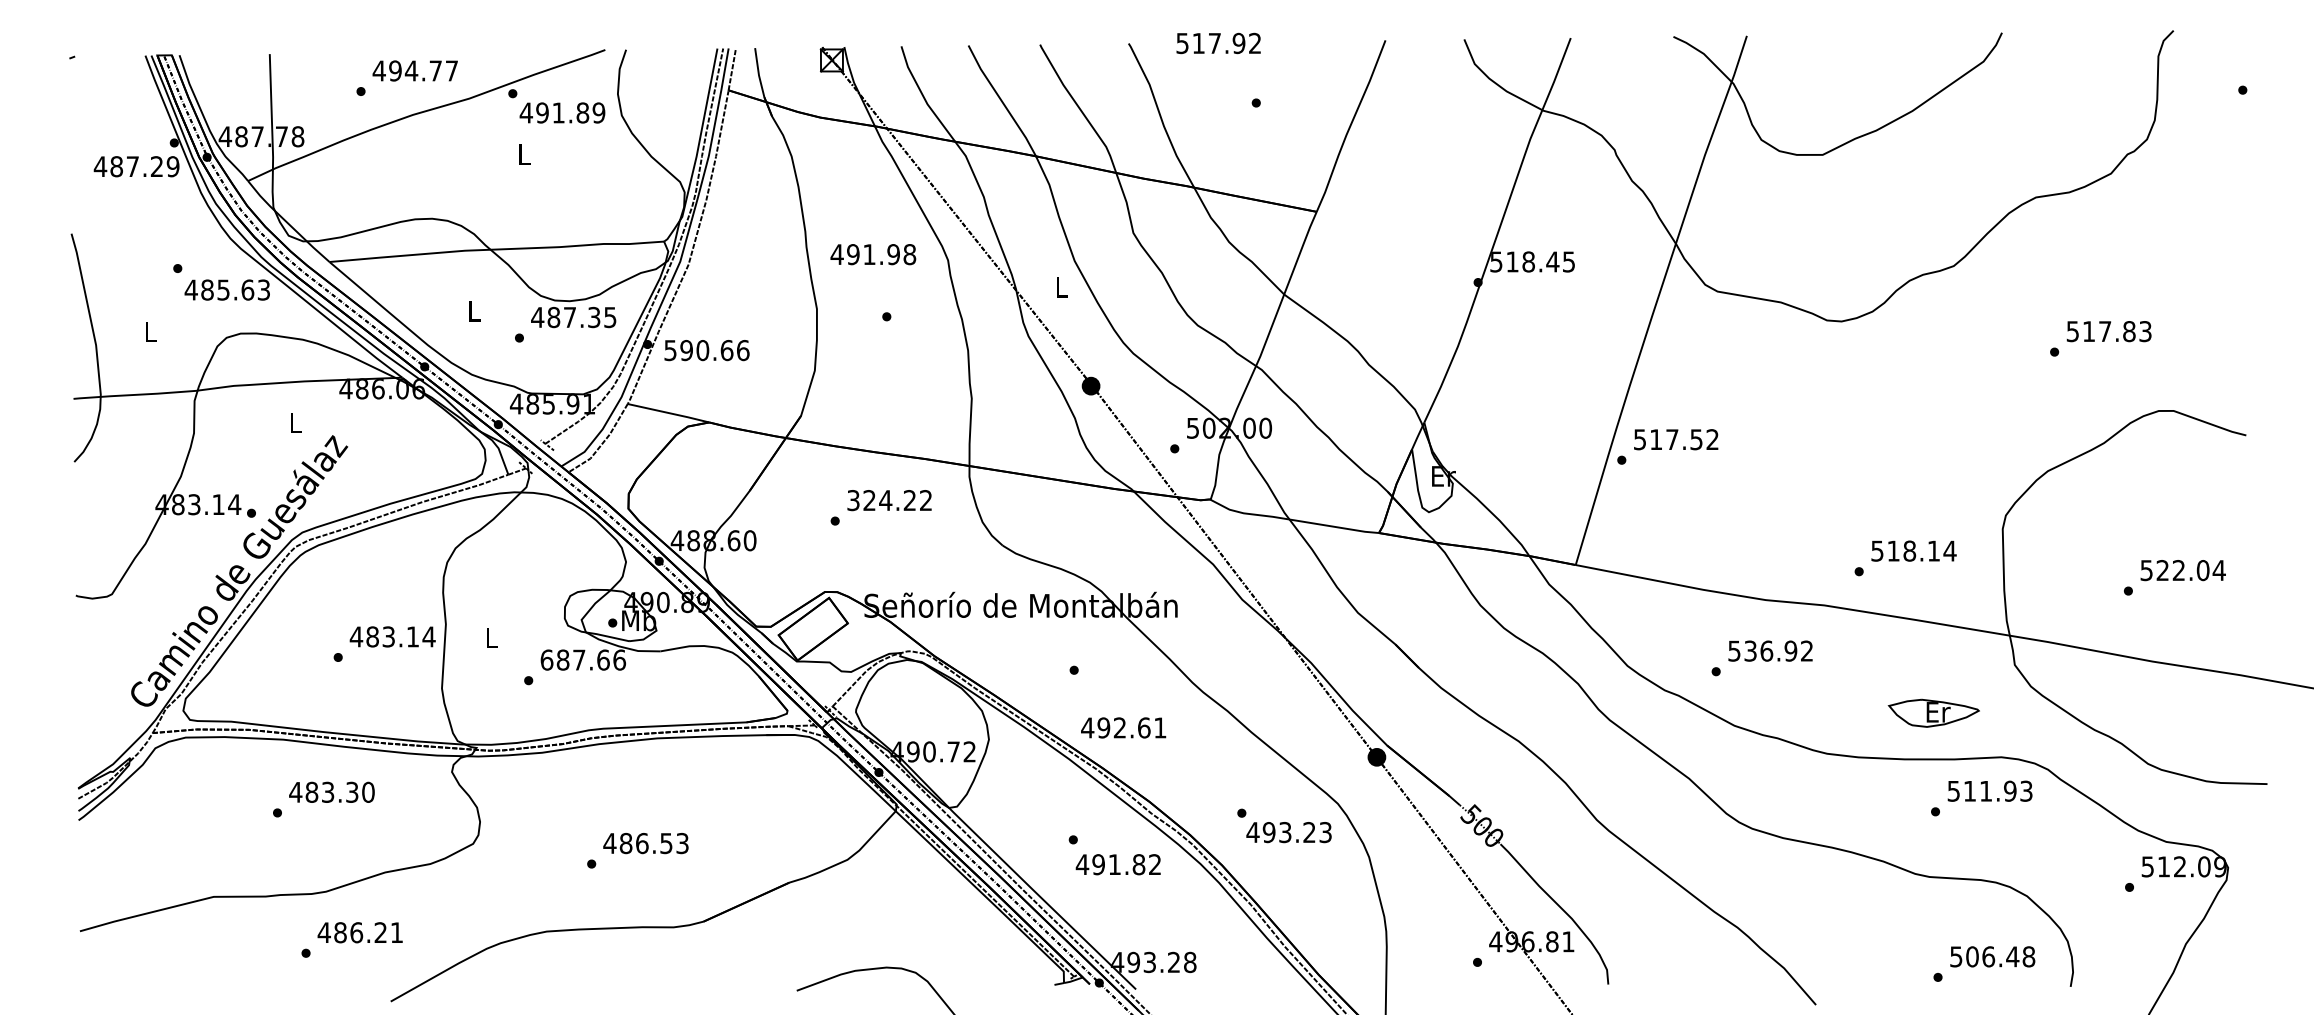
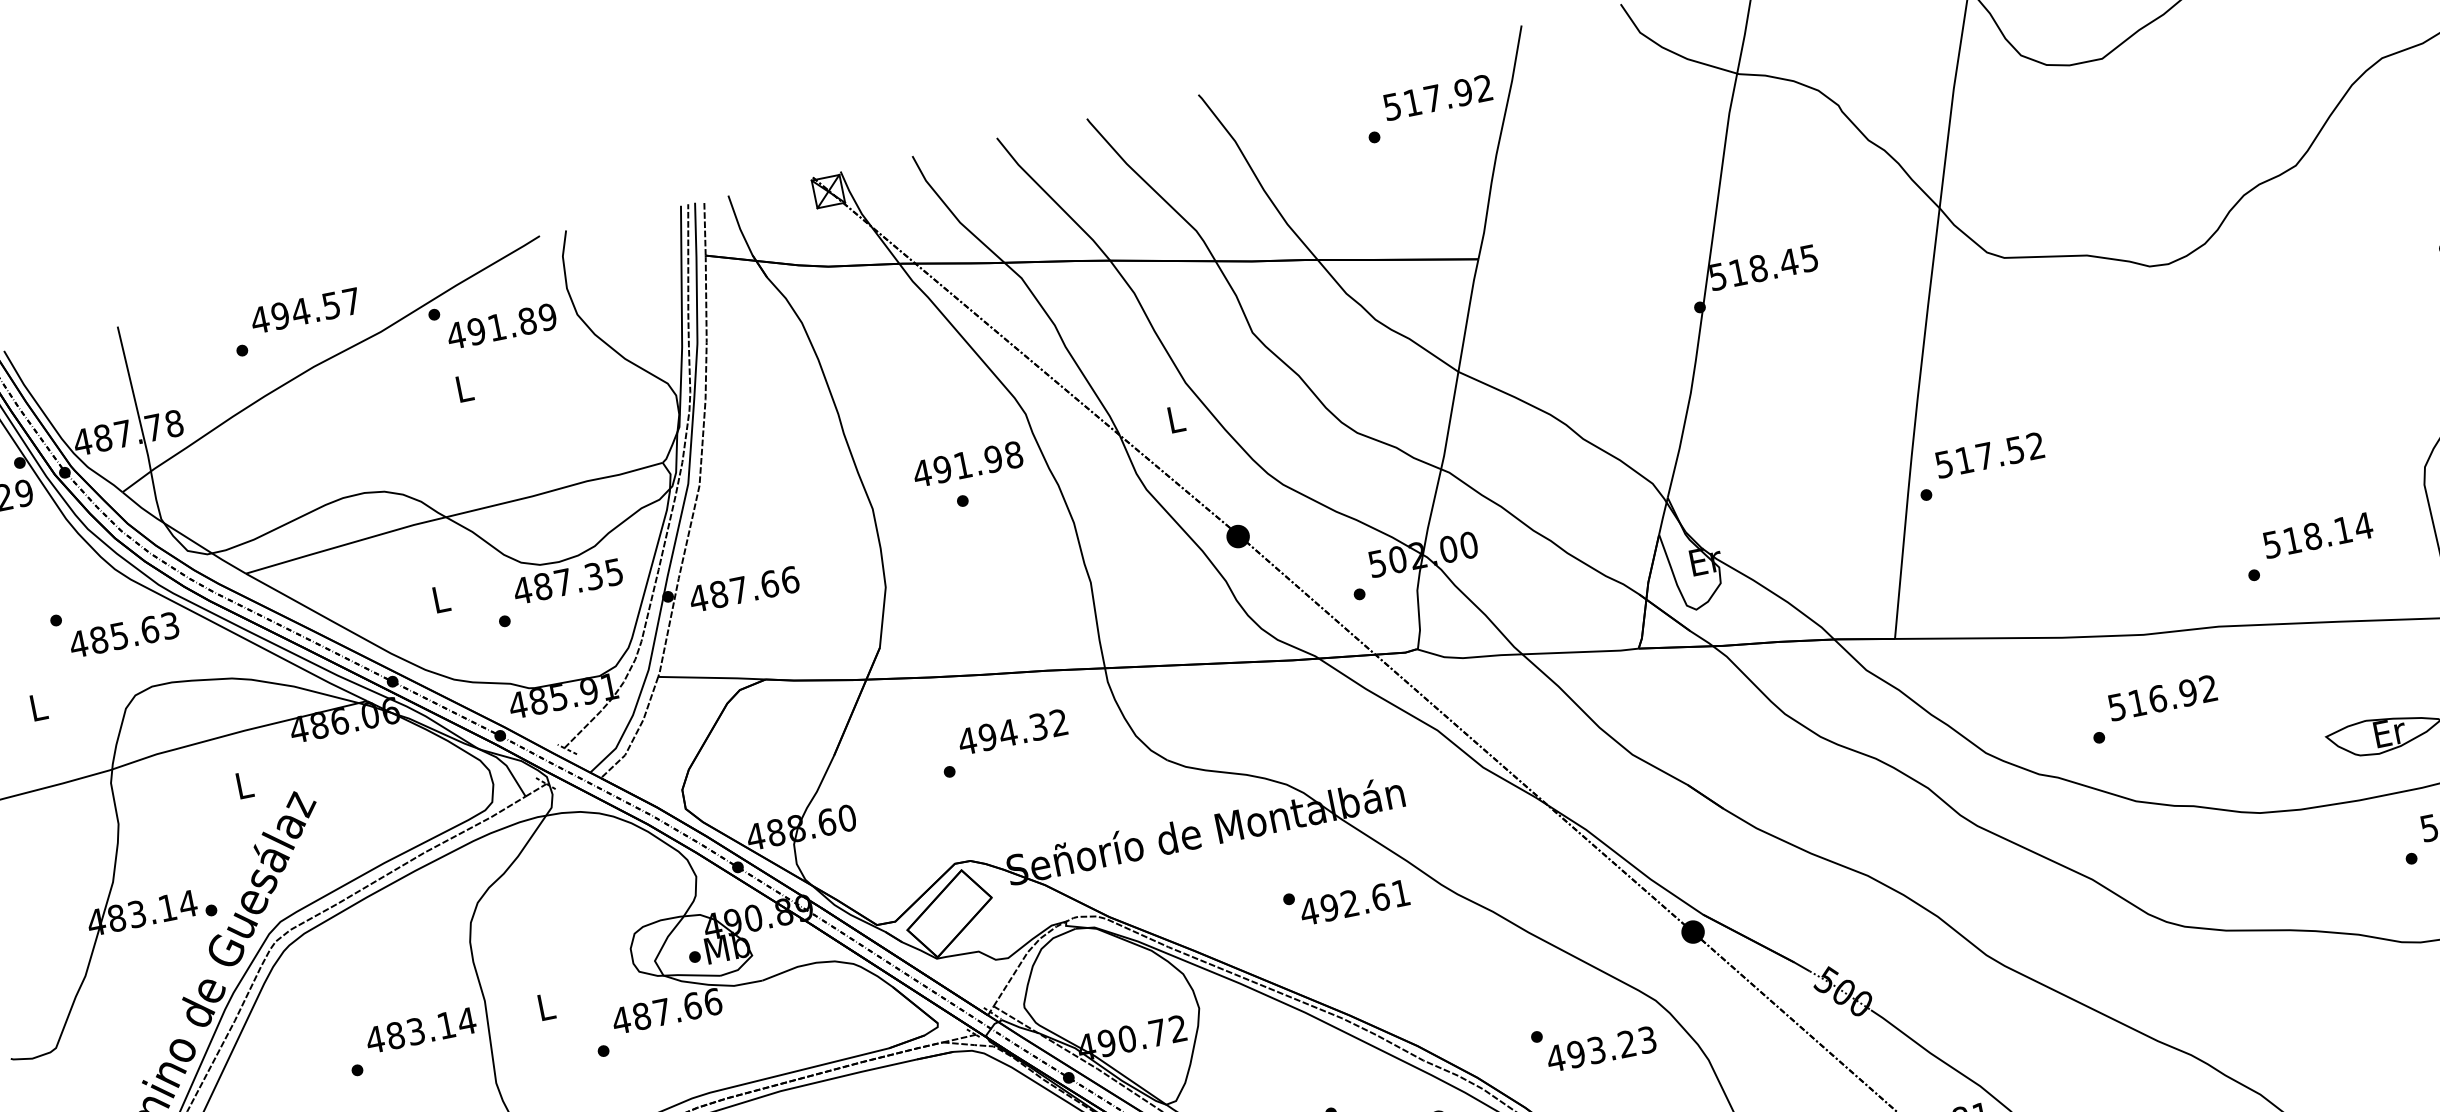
text: (1218, 43) -> (1437, 97), moved
text: (435, 70) -> (330, 305), 494.77 -> 494.57
text: (873, 254) -> (968, 464), moved
text: (686, 350) -> (718, 594), 590.66 -> 487.66
text: (880, 500) -> (1001, 734), 324.22 -> 494.32
text: (1750, 650) -> (2137, 702), 536.92 -> 516.92
text: (546, 659) -> (620, 1019), 687.66 -> 487.66
text: (1123, 727) -> (1354, 902), moved

